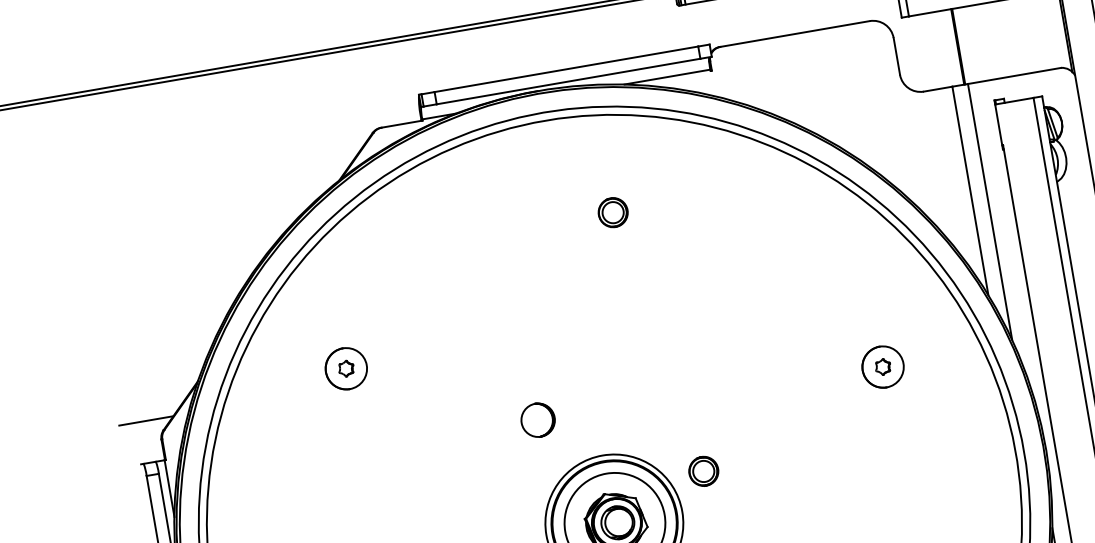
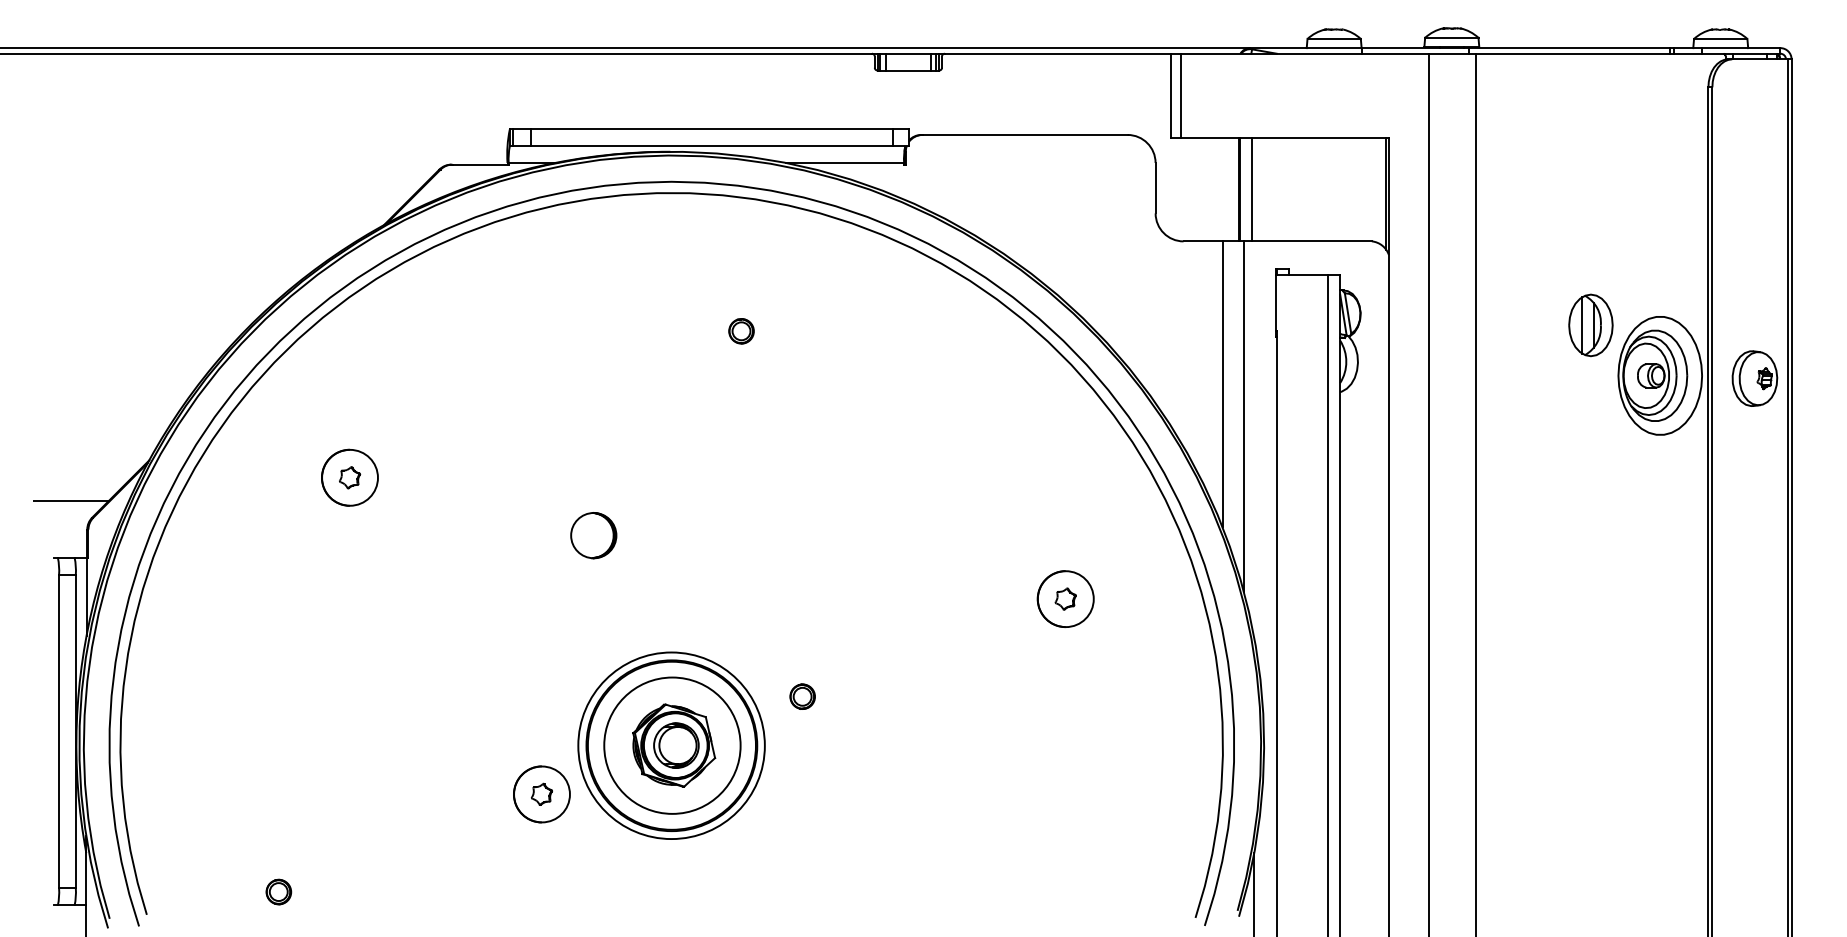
line: (967, 45) -> (1252, 189), added
part: (613, 212) -> (741, 331), size x0.62
part: (537, 420) -> (593, 535), moved
part: (703, 471) -> (802, 696), size x0.62

